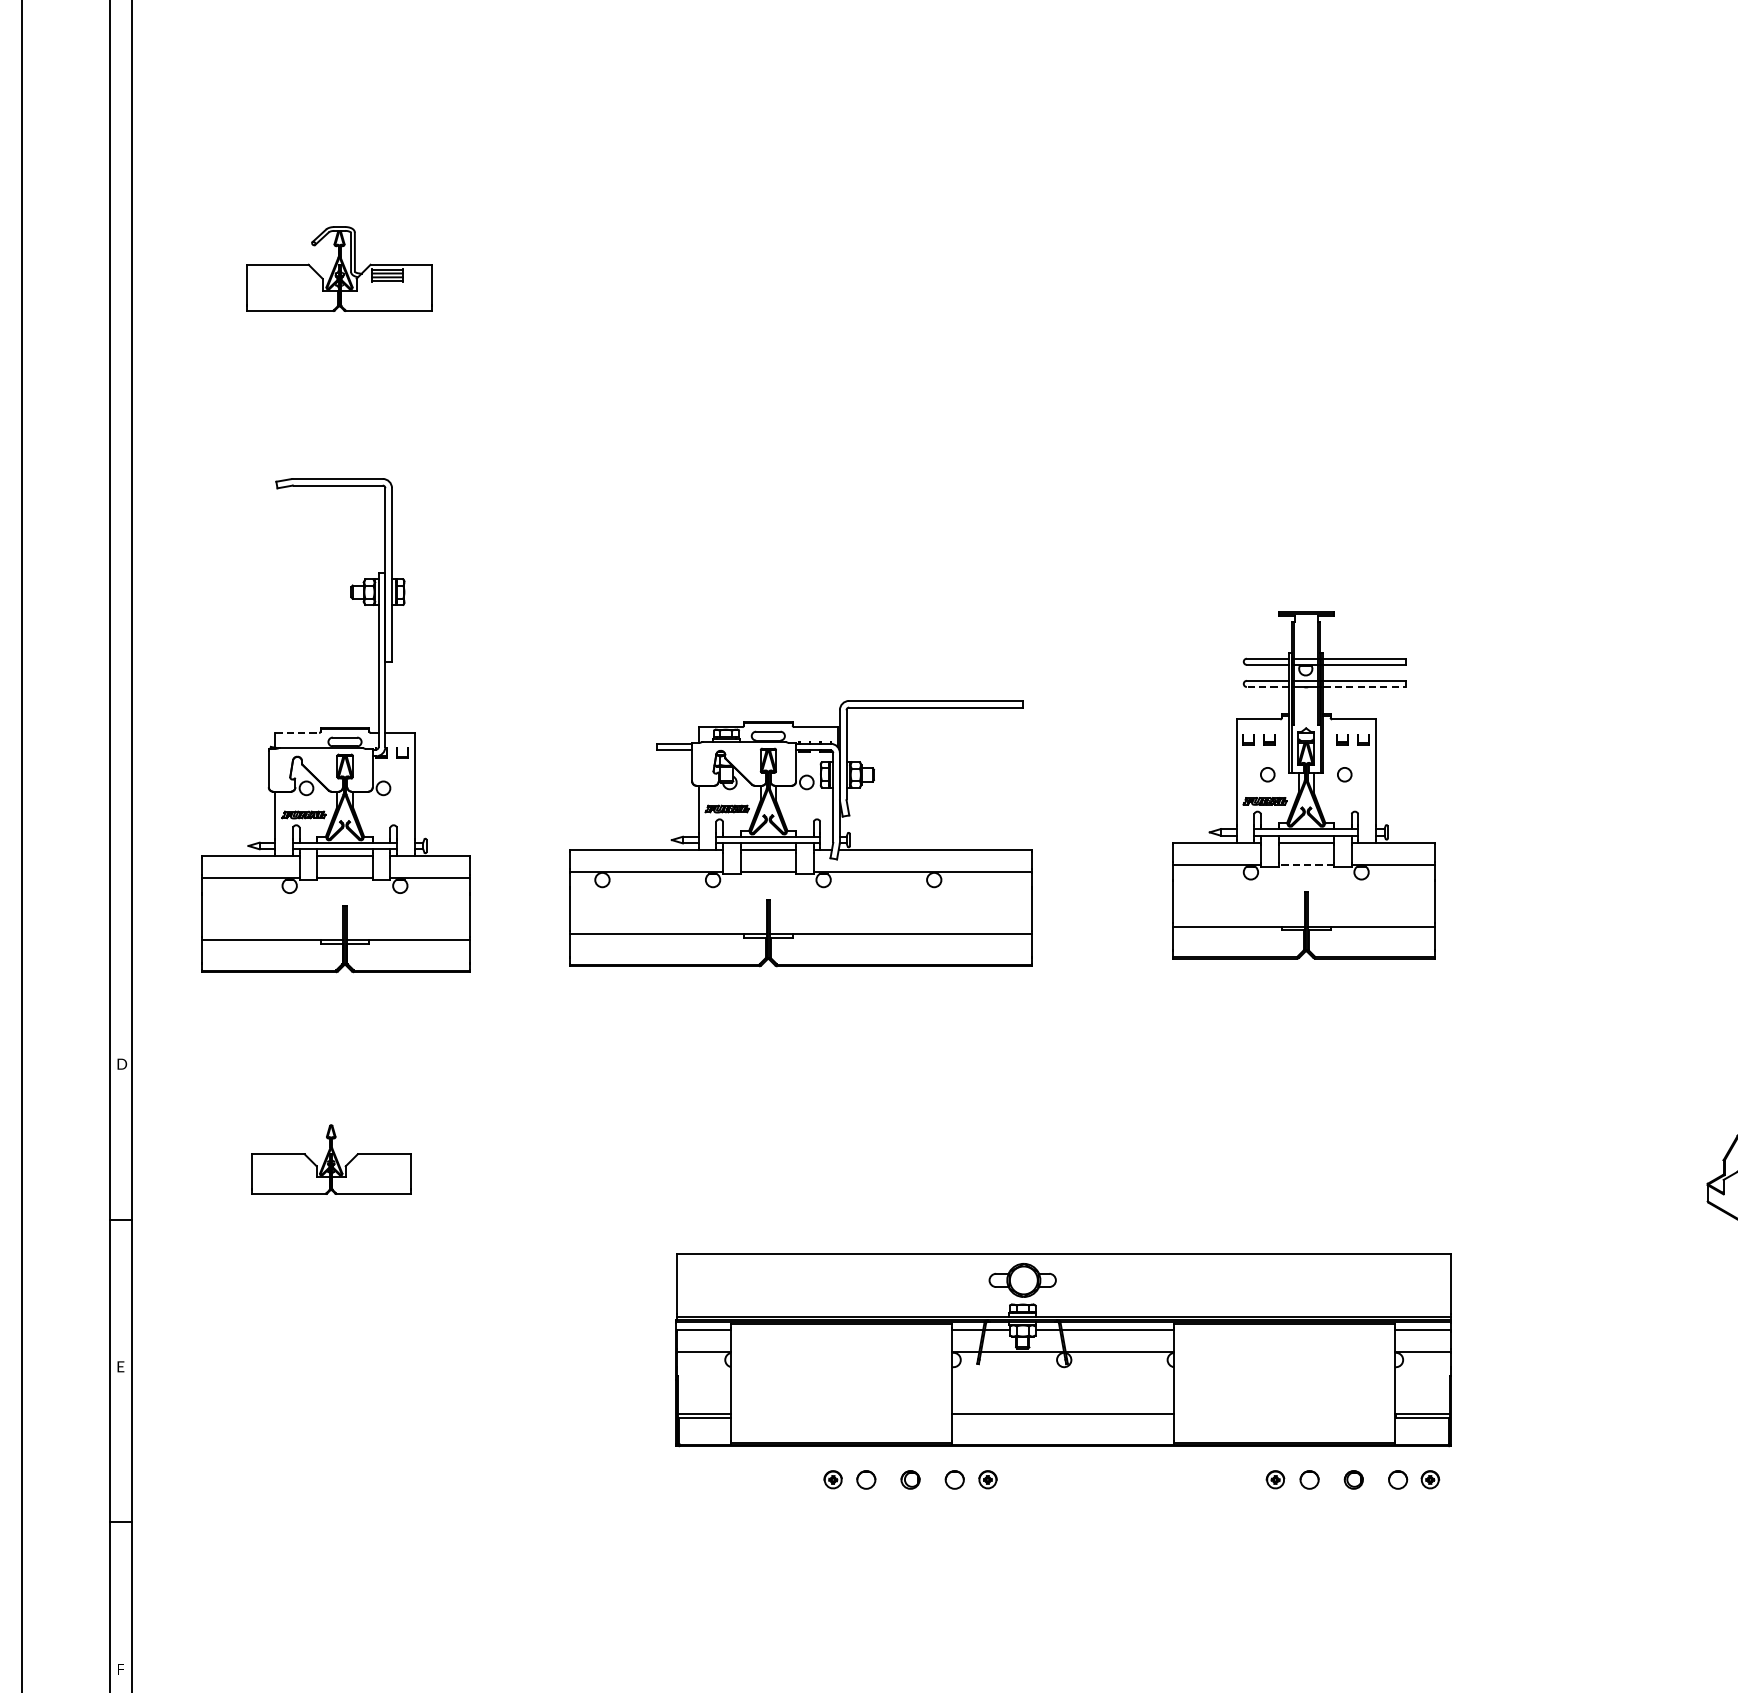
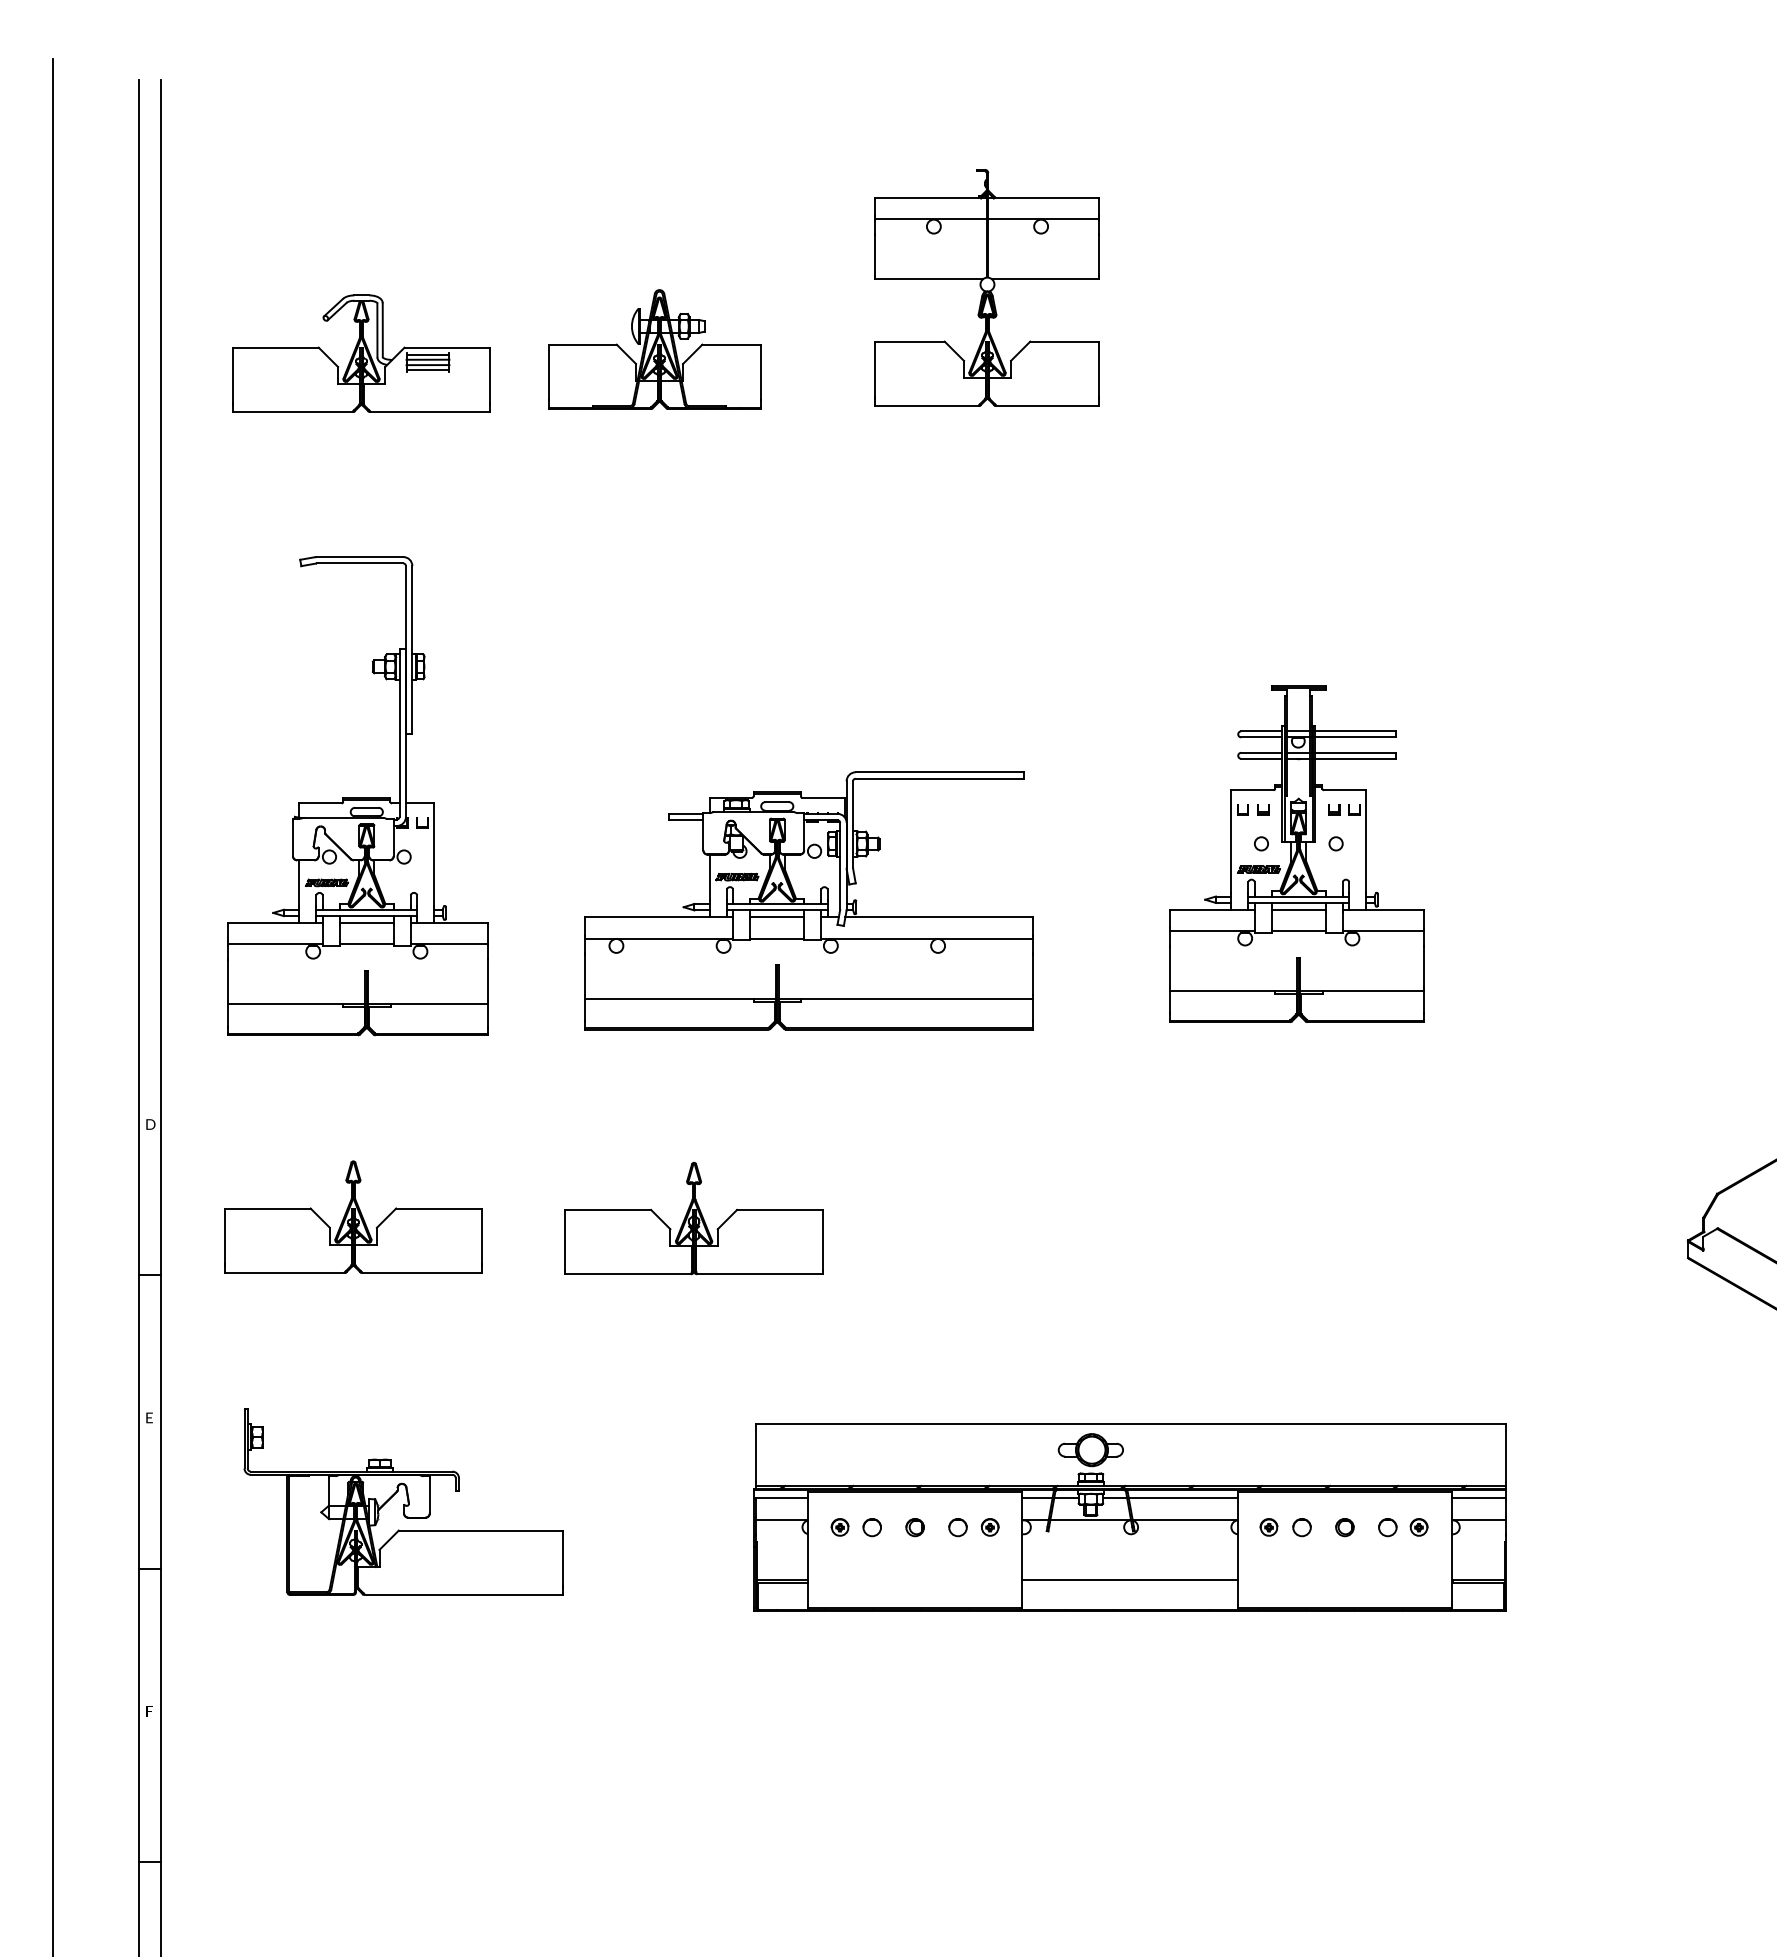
part: (984, 200) -> (986, 287), added
part: (641, 264) -> (654, 349), added
part: (339, 268) -> (361, 353), size x1.43
line: (1267, 686) -> (1261, 758), dashed -> solid
line: (1365, 686) -> (1356, 758), dashed -> solid
line: (298, 733) -> (321, 803), dashed -> solid
line: (1305, 865) -> (1298, 931), dashed -> solid
part: (331, 1159) -> (353, 1216), size x1.67
part: (681, 1161) -> (693, 1218), added
part: (1062, 1349) -> (1129, 1517), moved
part: (382, 1453) -> (403, 1501), added

